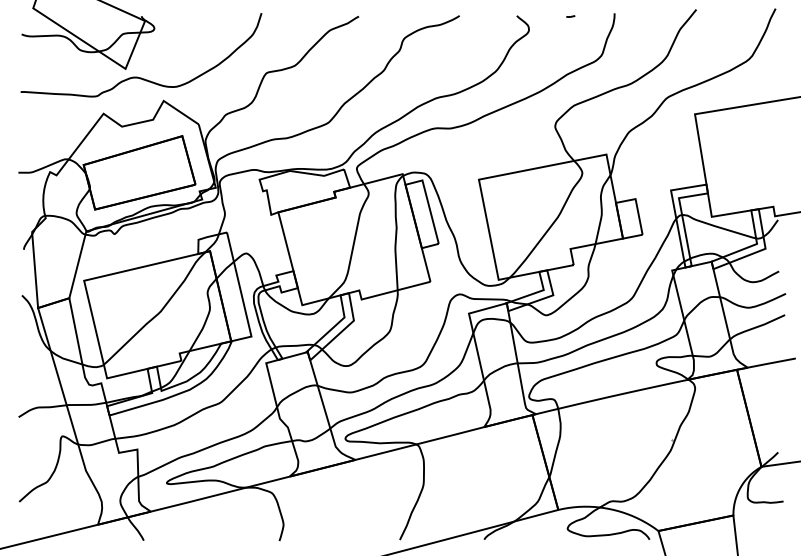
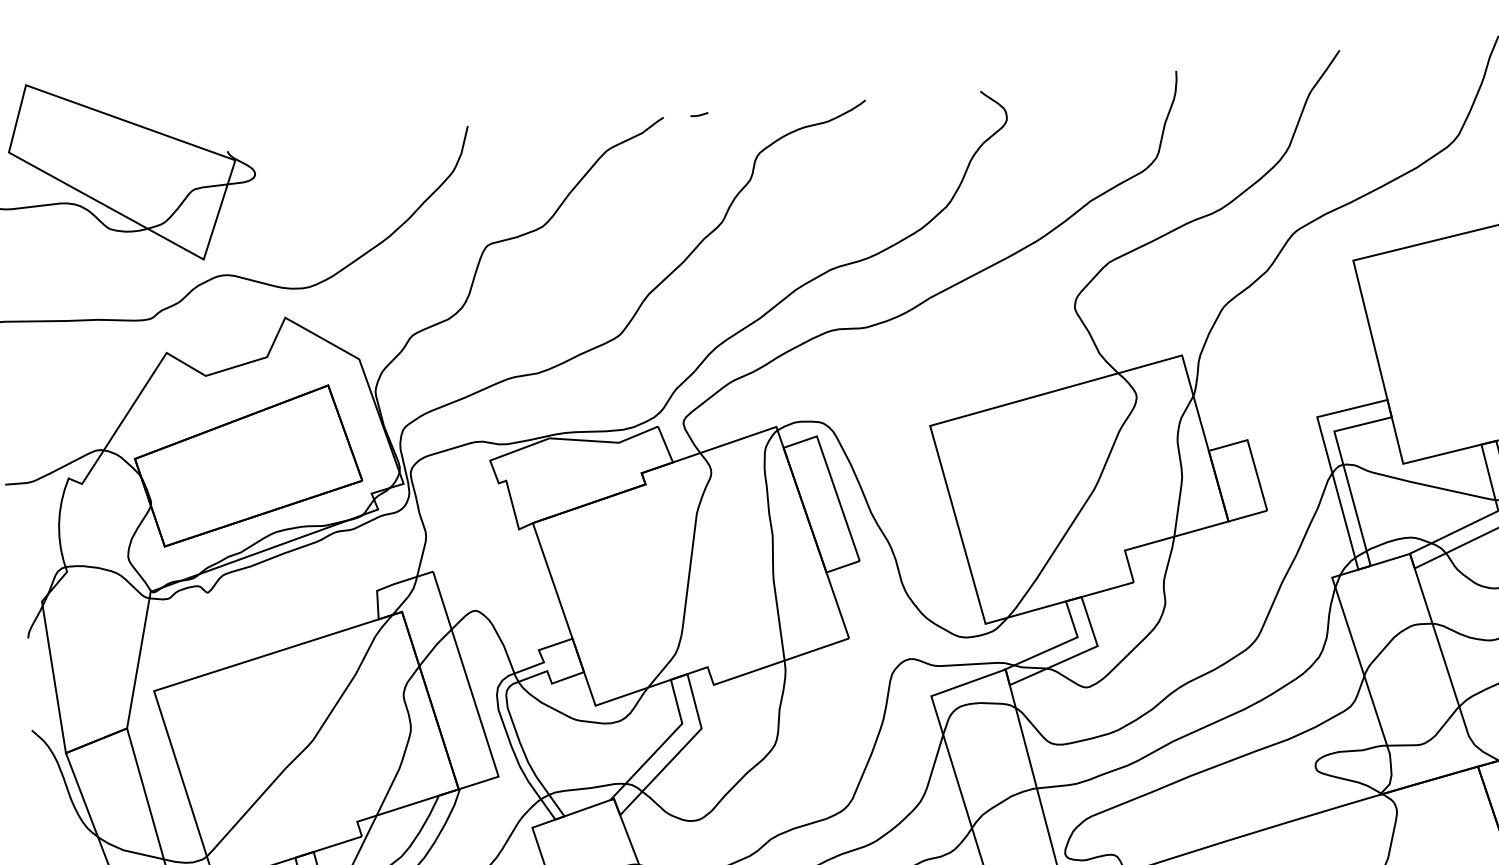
line: (570, 16) -> (698, 114), moved

